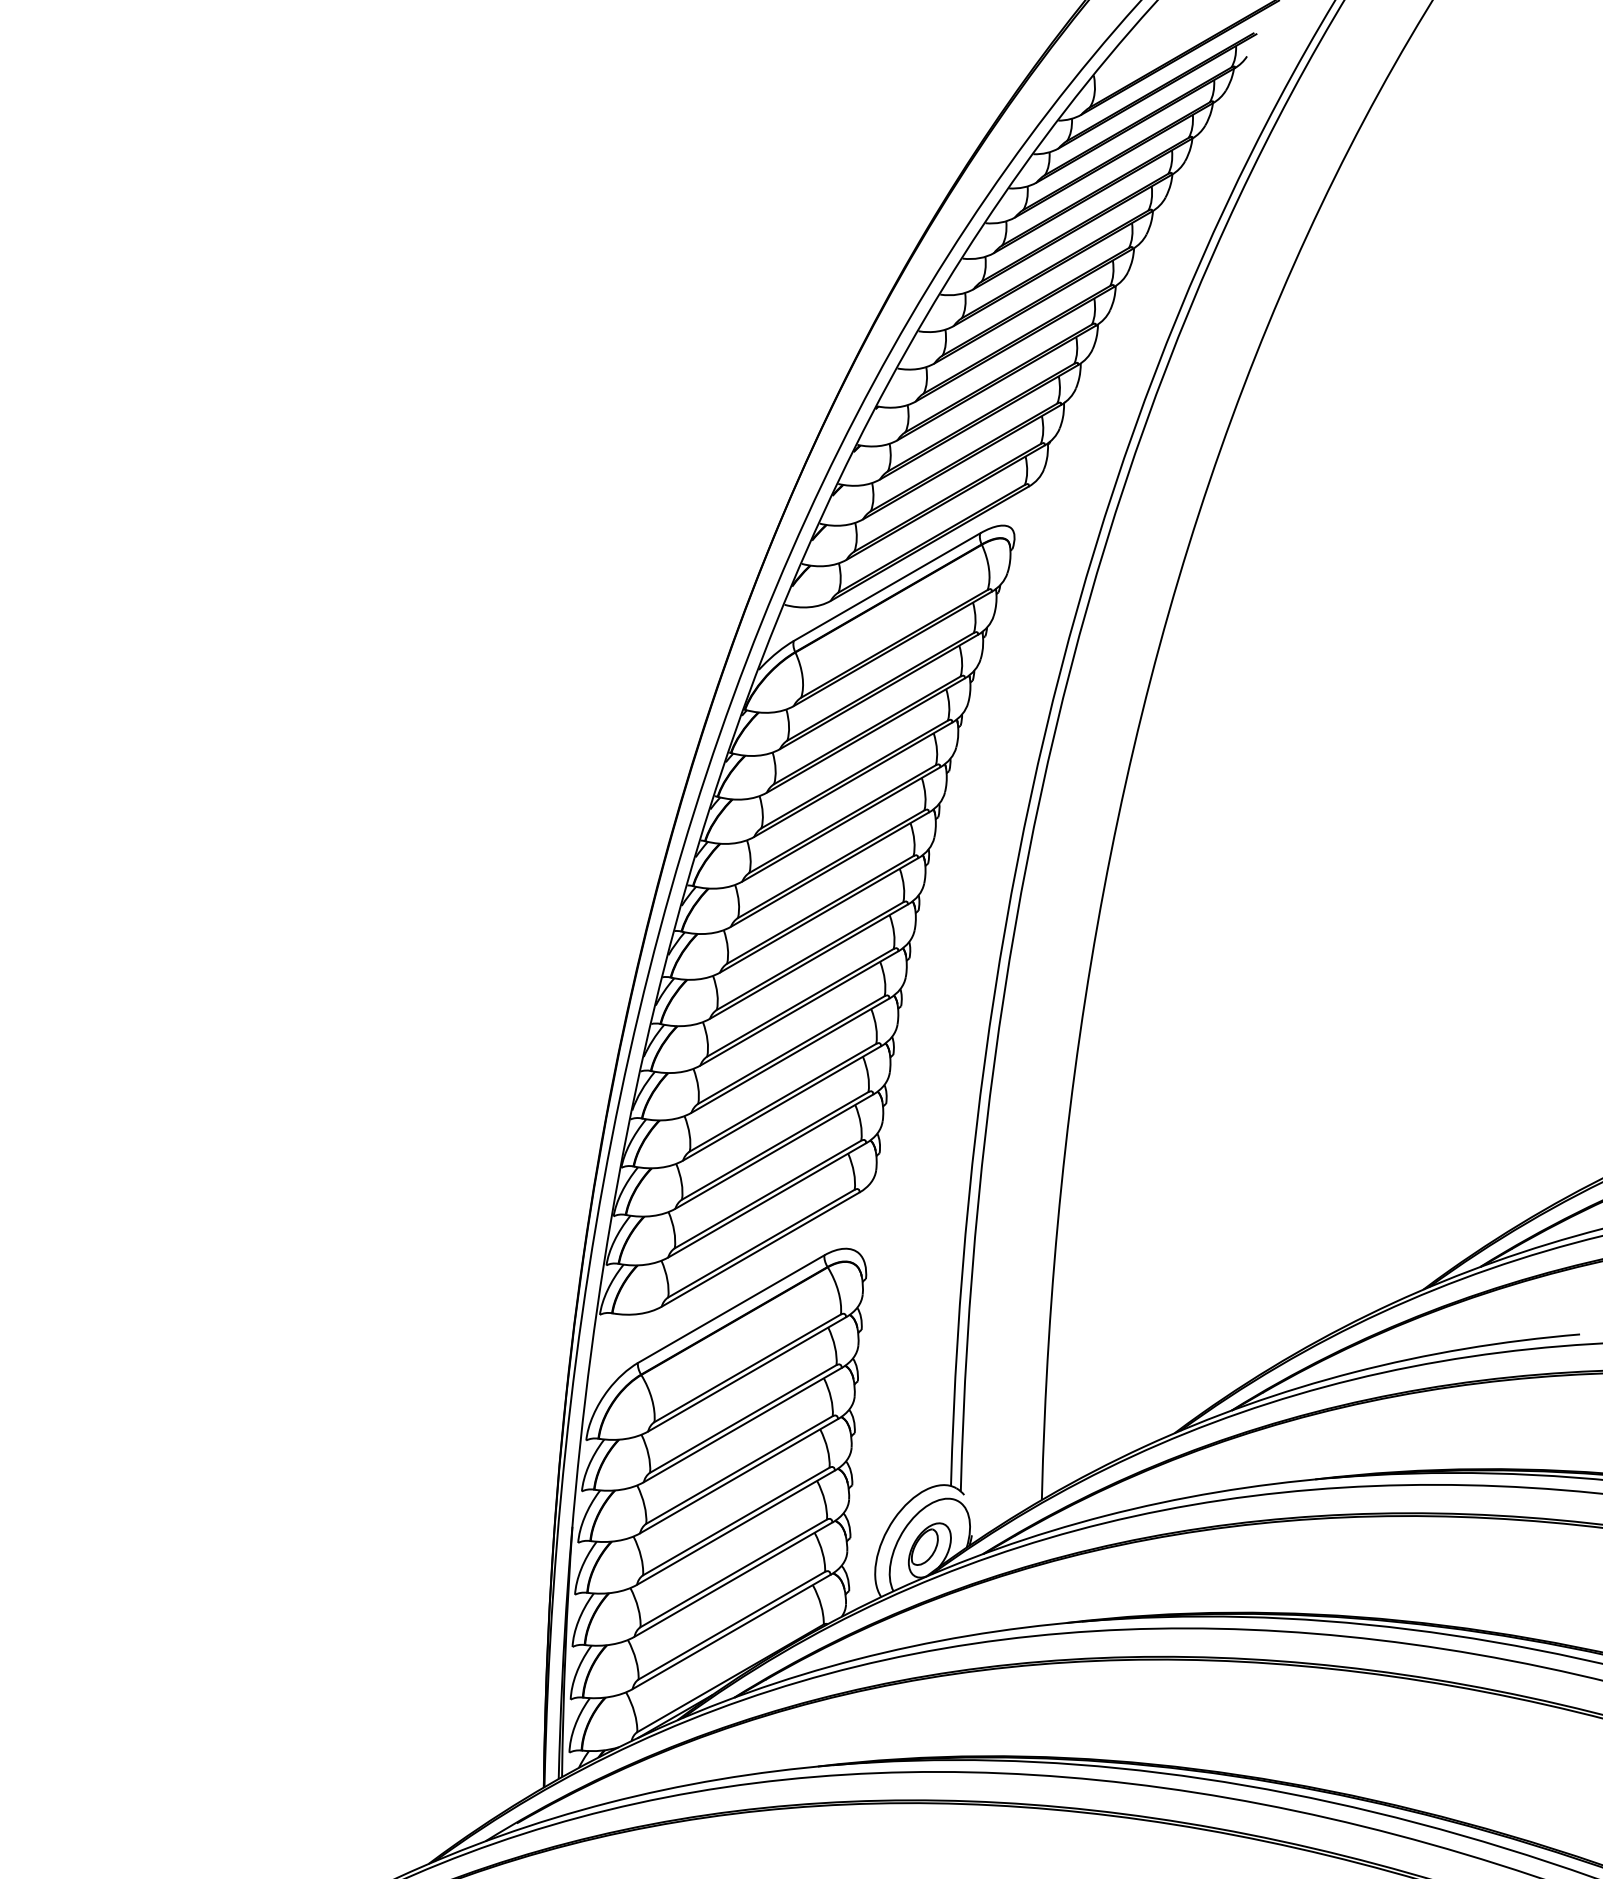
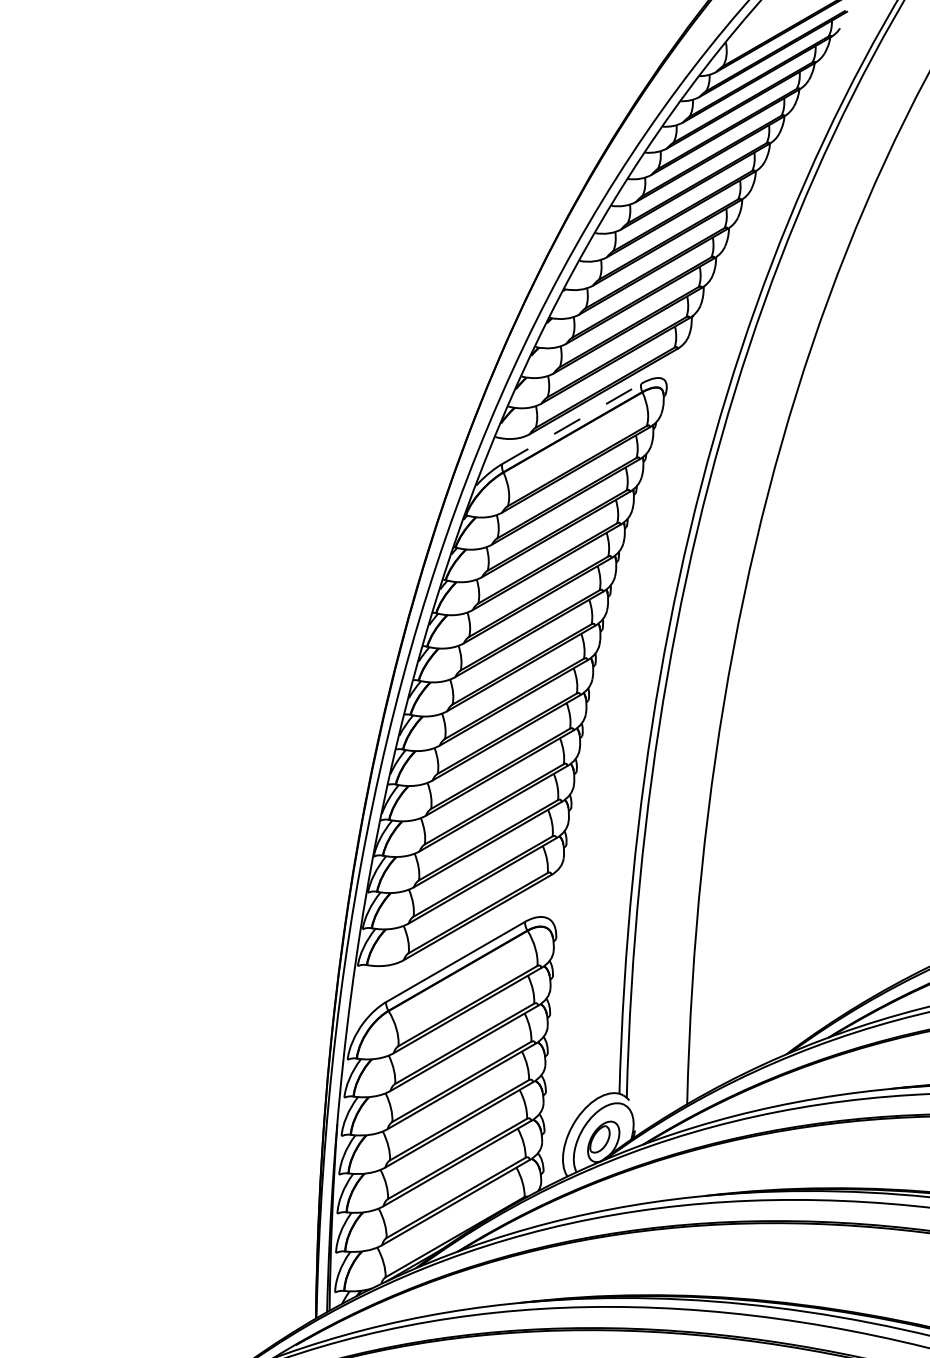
line: (887, 587) -> (572, 424), solid -> dashed

